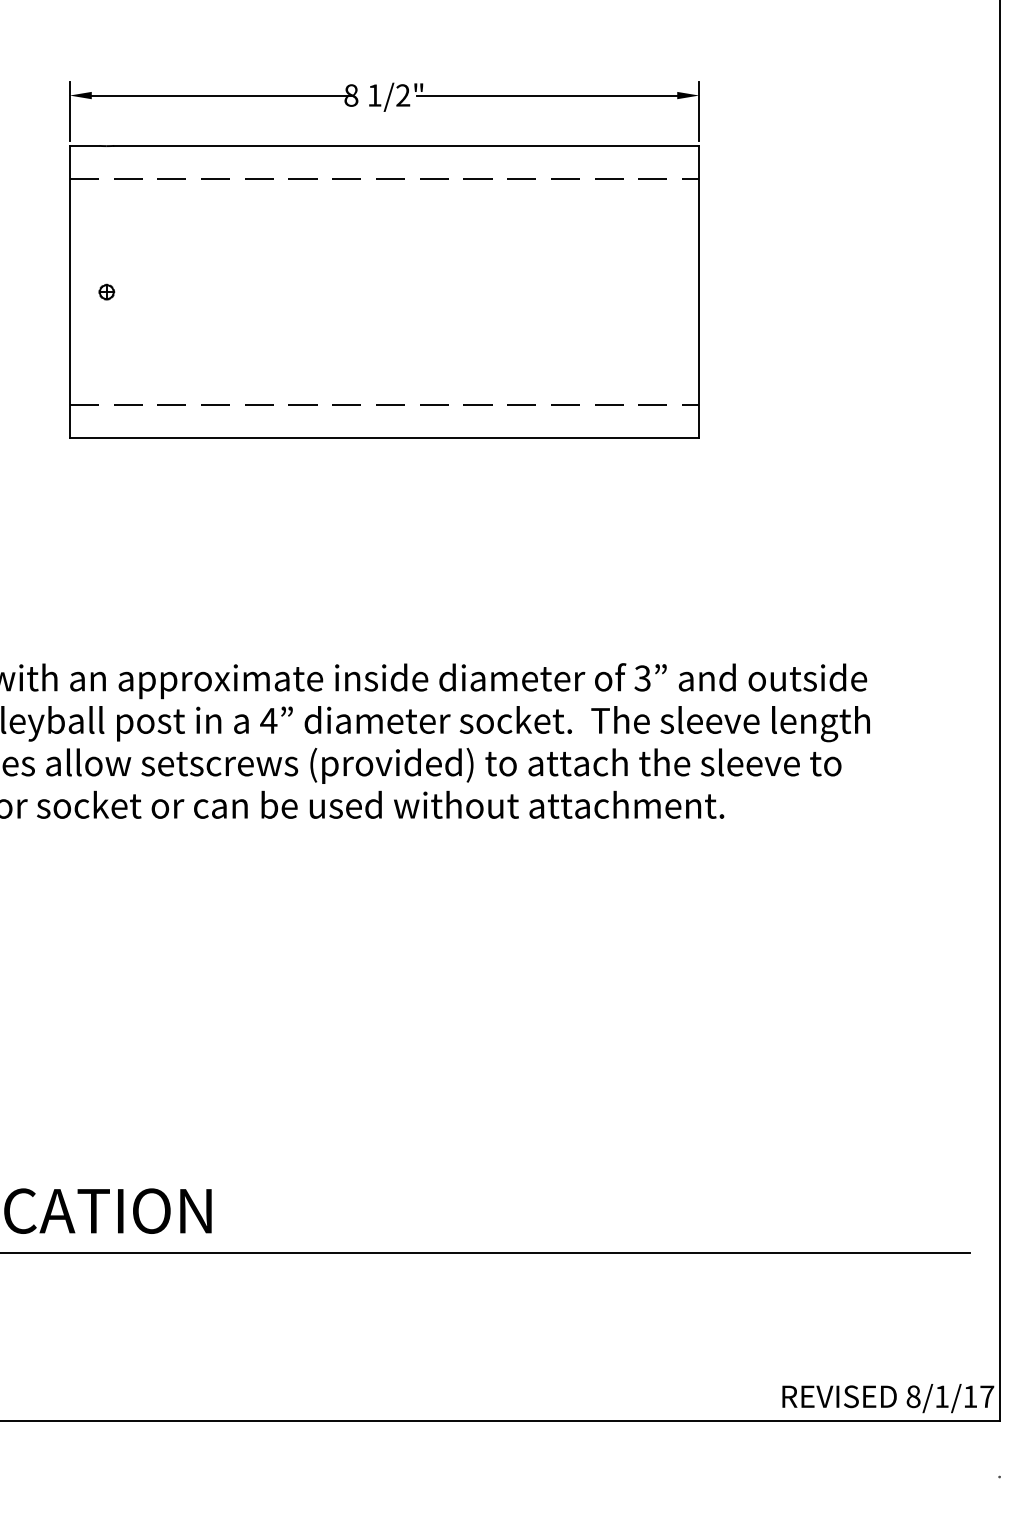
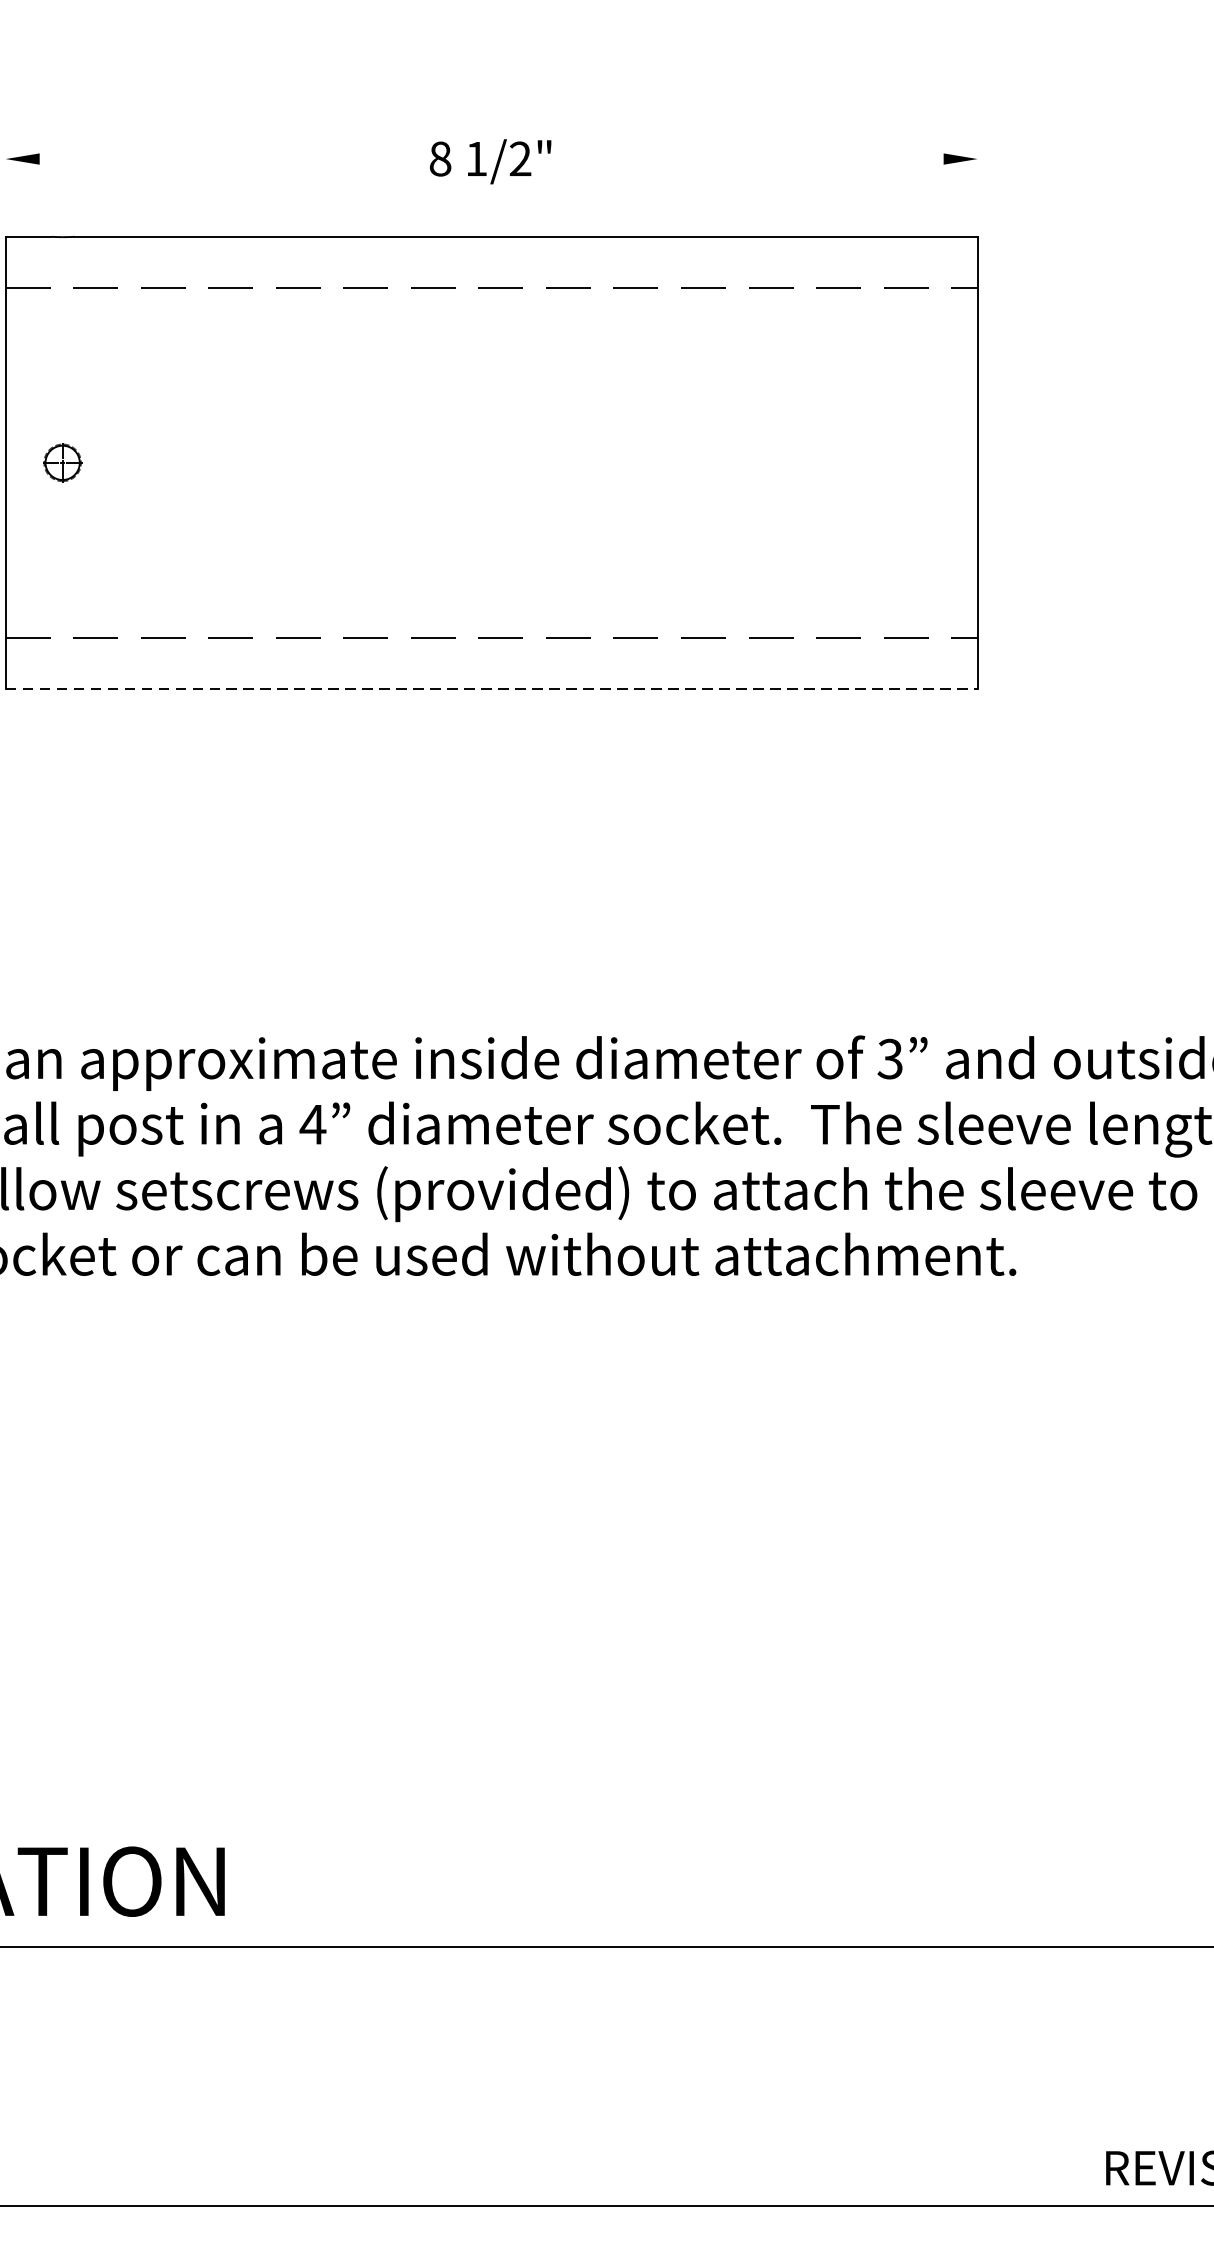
line: (221, 95) -> (239, 158), removed
line: (547, 95) -> (743, 158), removed
line: (69, 111) -> (5, 183), removed
line: (699, 111) -> (978, 183), removed
part: (106, 291) -> (62, 461), size x1.6
line: (384, 438) -> (491, 688), solid -> dashed

